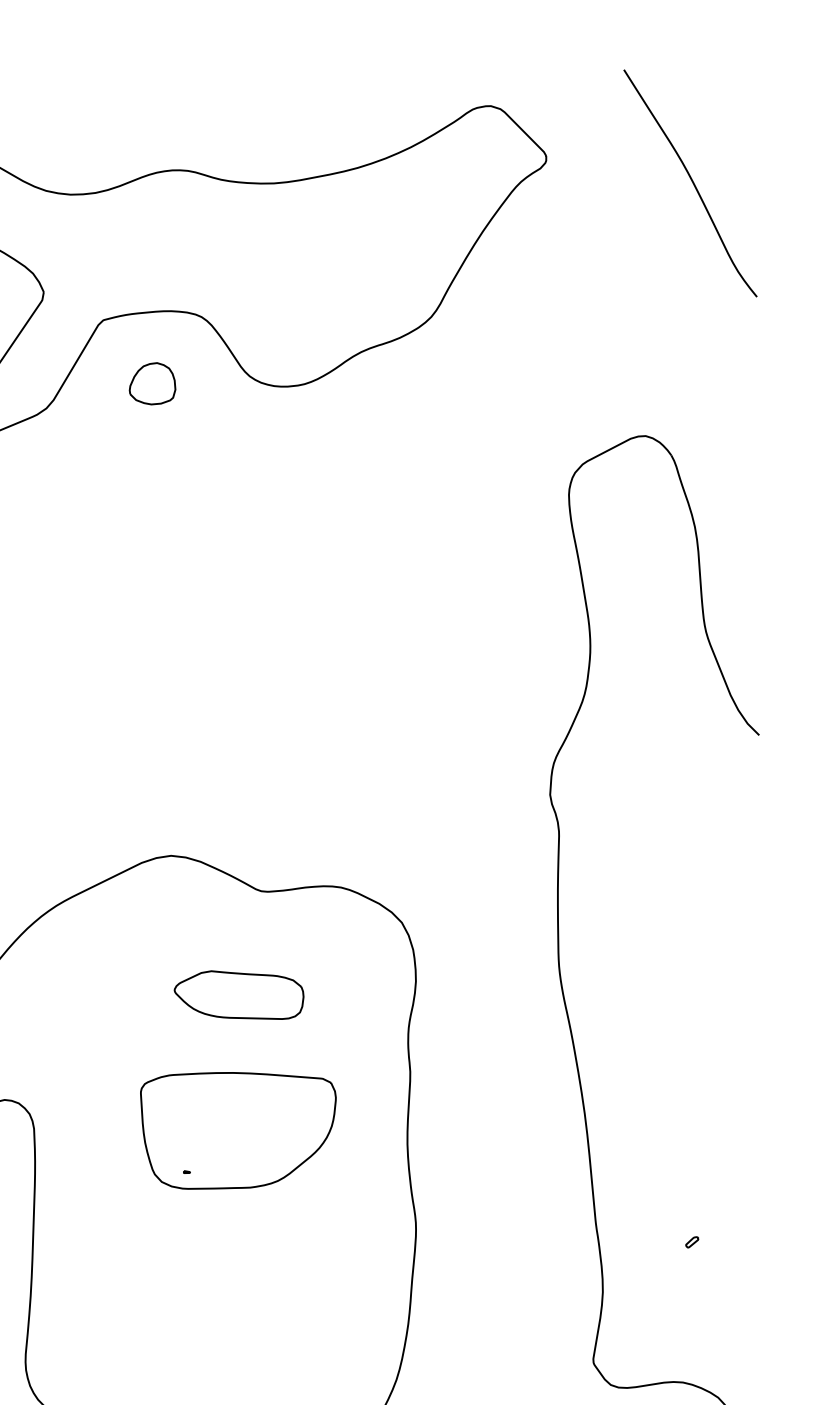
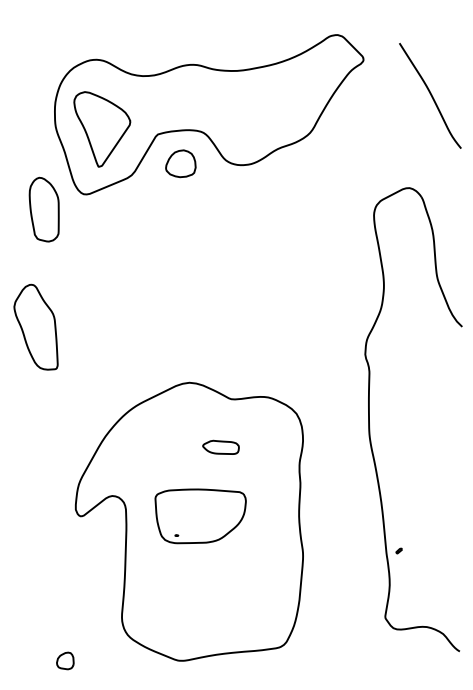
curve: (690, 182) -> (430, 95), moved
part: (151, 383) -> (180, 163), size x1.4
part: (237, 995) -> (220, 447), size x0.6
part: (237, 1131) -> (200, 516), moved
part: (690, 1241) -> (398, 550), moved

